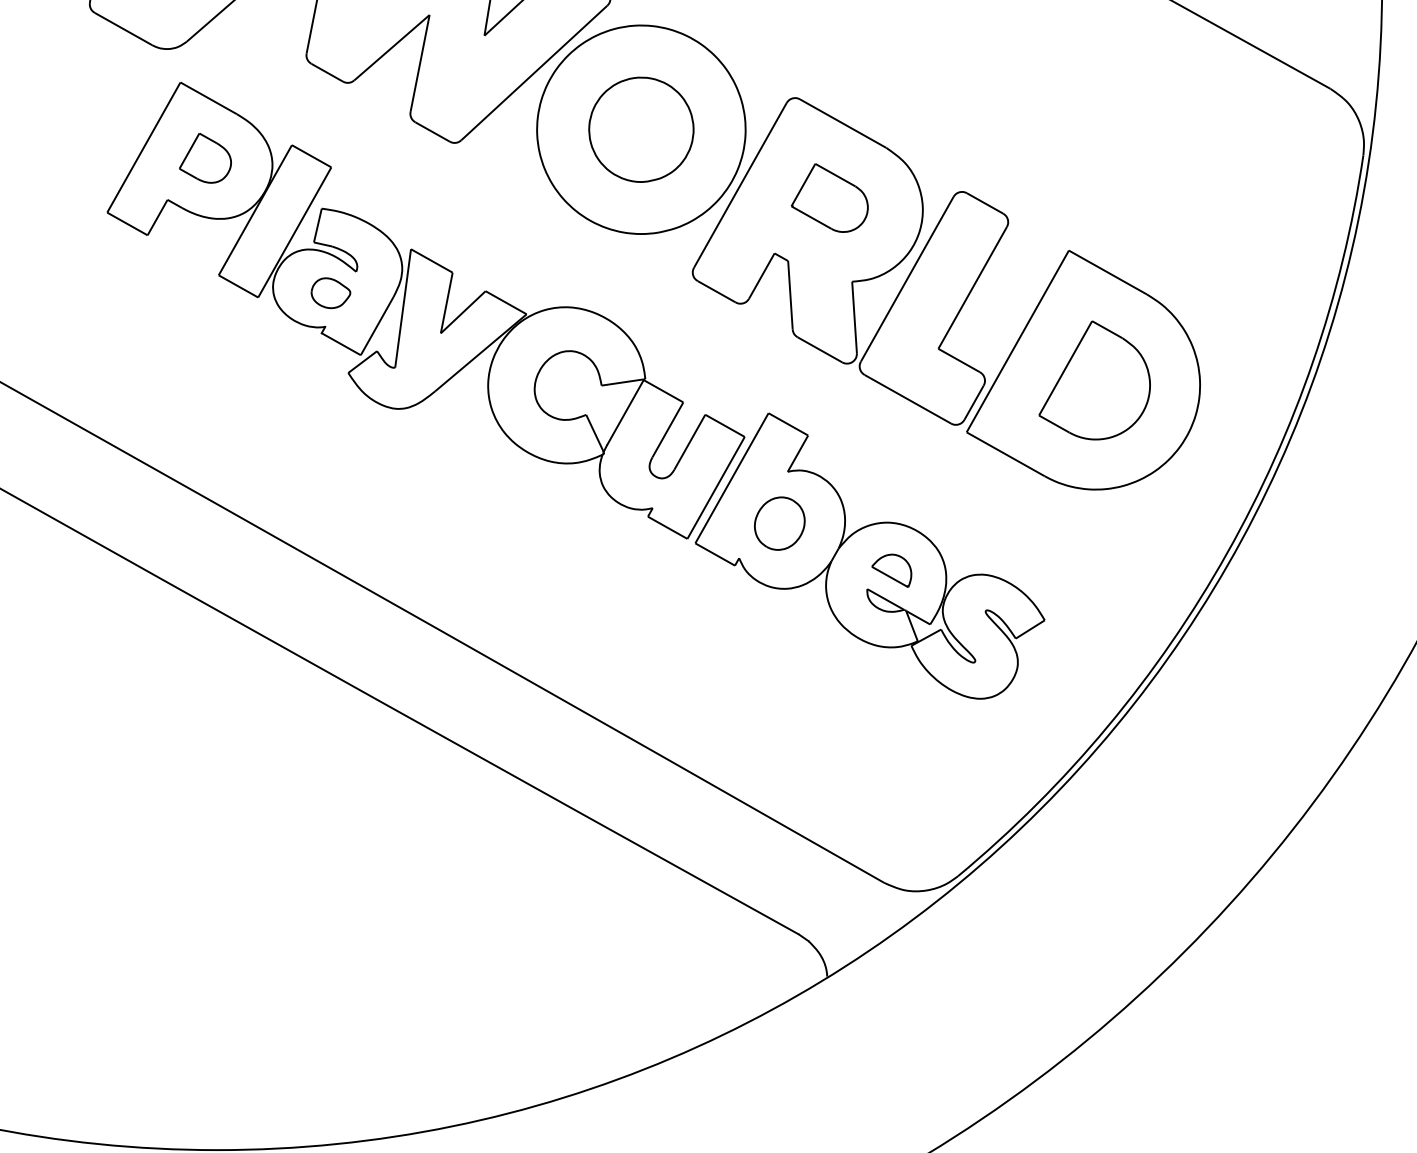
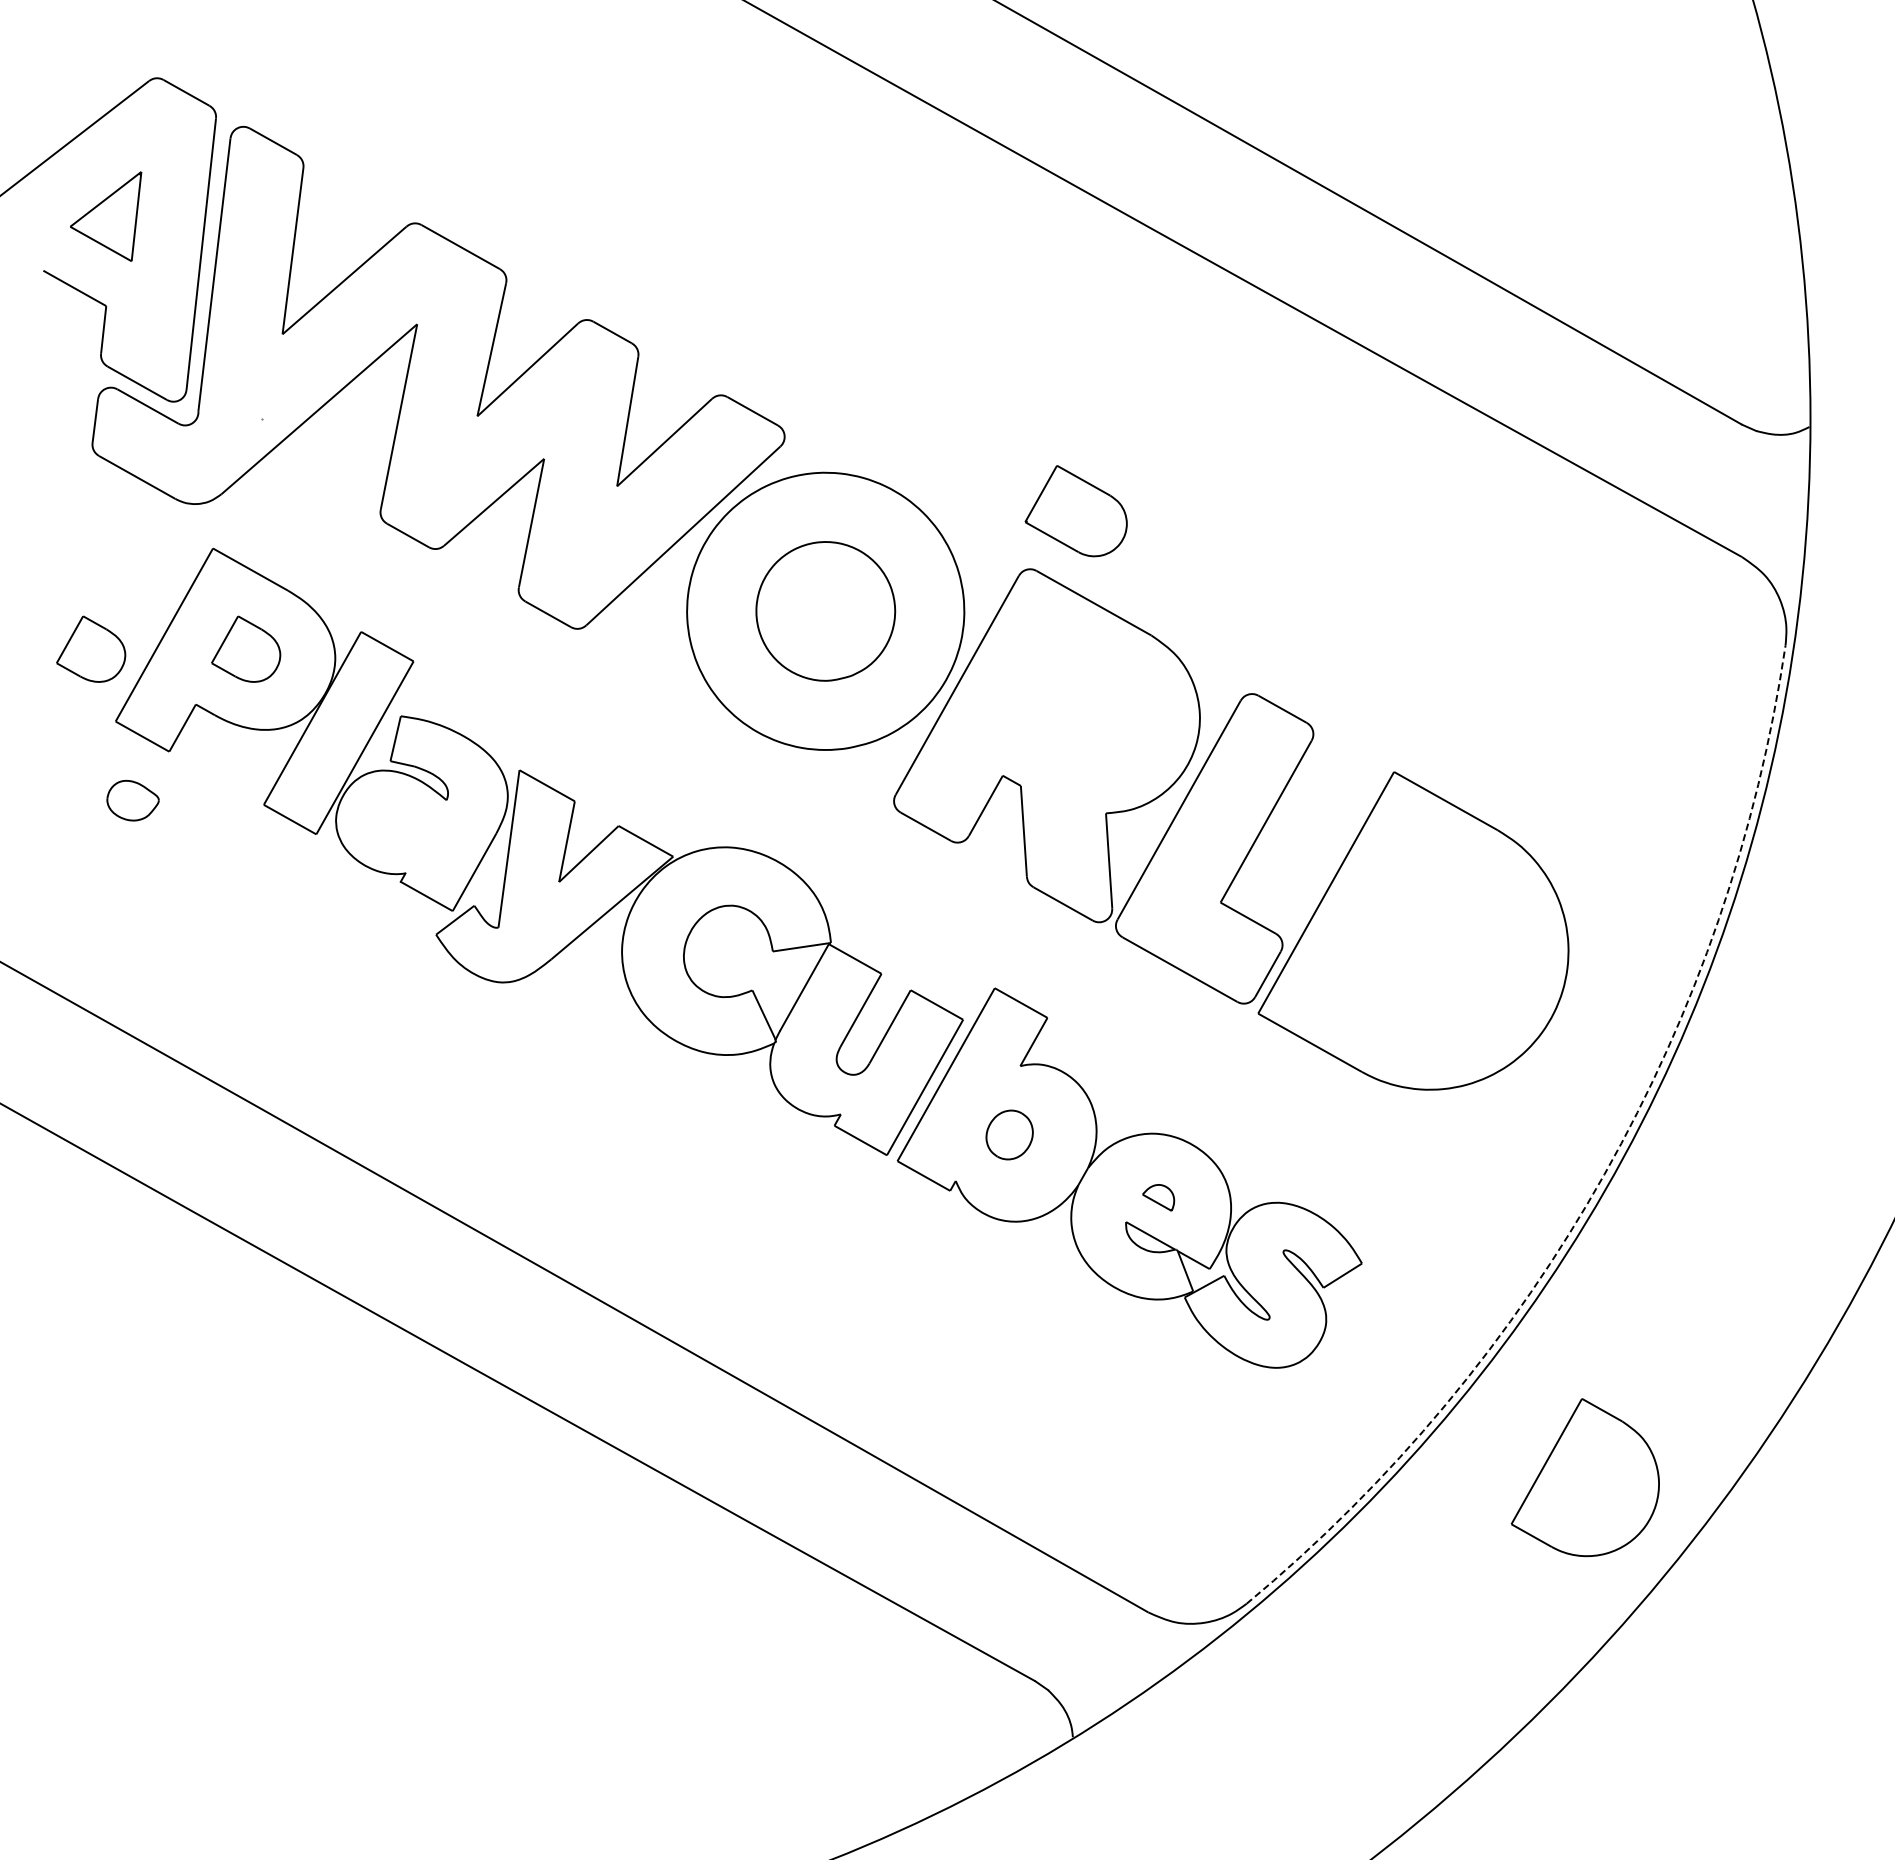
part: (89, 157) -> (91, 648), added
part: (829, 198) -> (1075, 511), moved
part: (330, 293) -> (132, 800), moved
part: (1094, 380) -> (1584, 1477), moved
part: (779, 523) -> (1009, 1134), size x0.7
arc: (1227, 553) -> (1604, 1174), solid -> dashed
part: (891, 570) -> (1158, 1197), size x0.6

